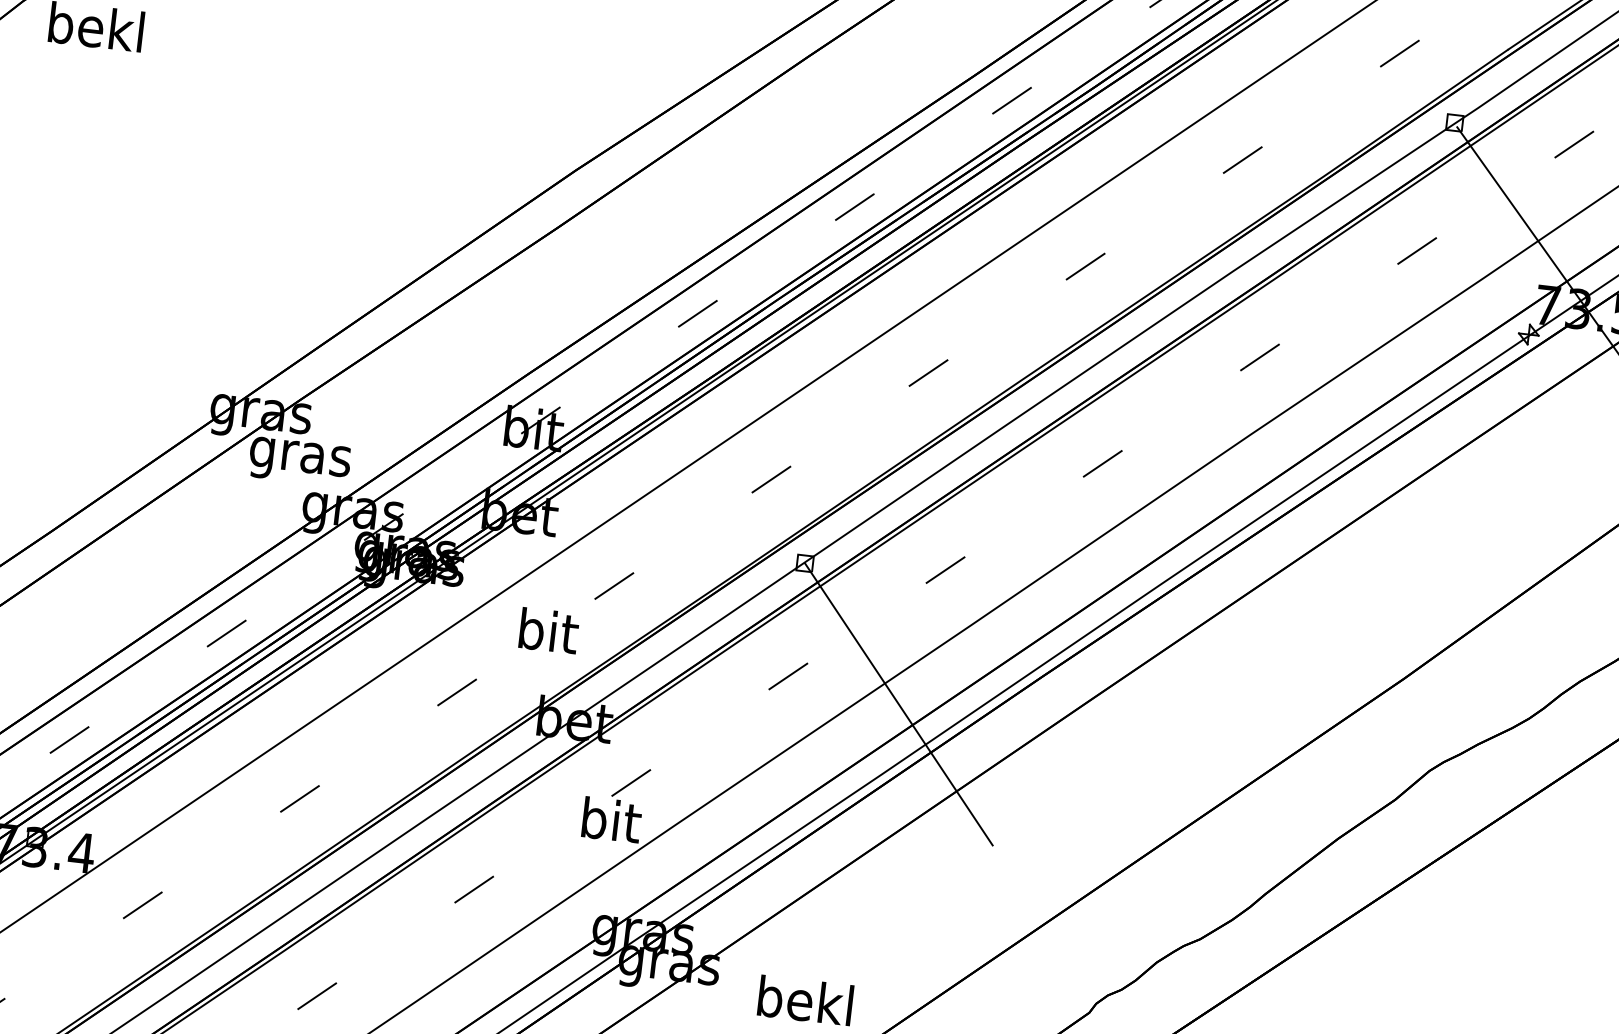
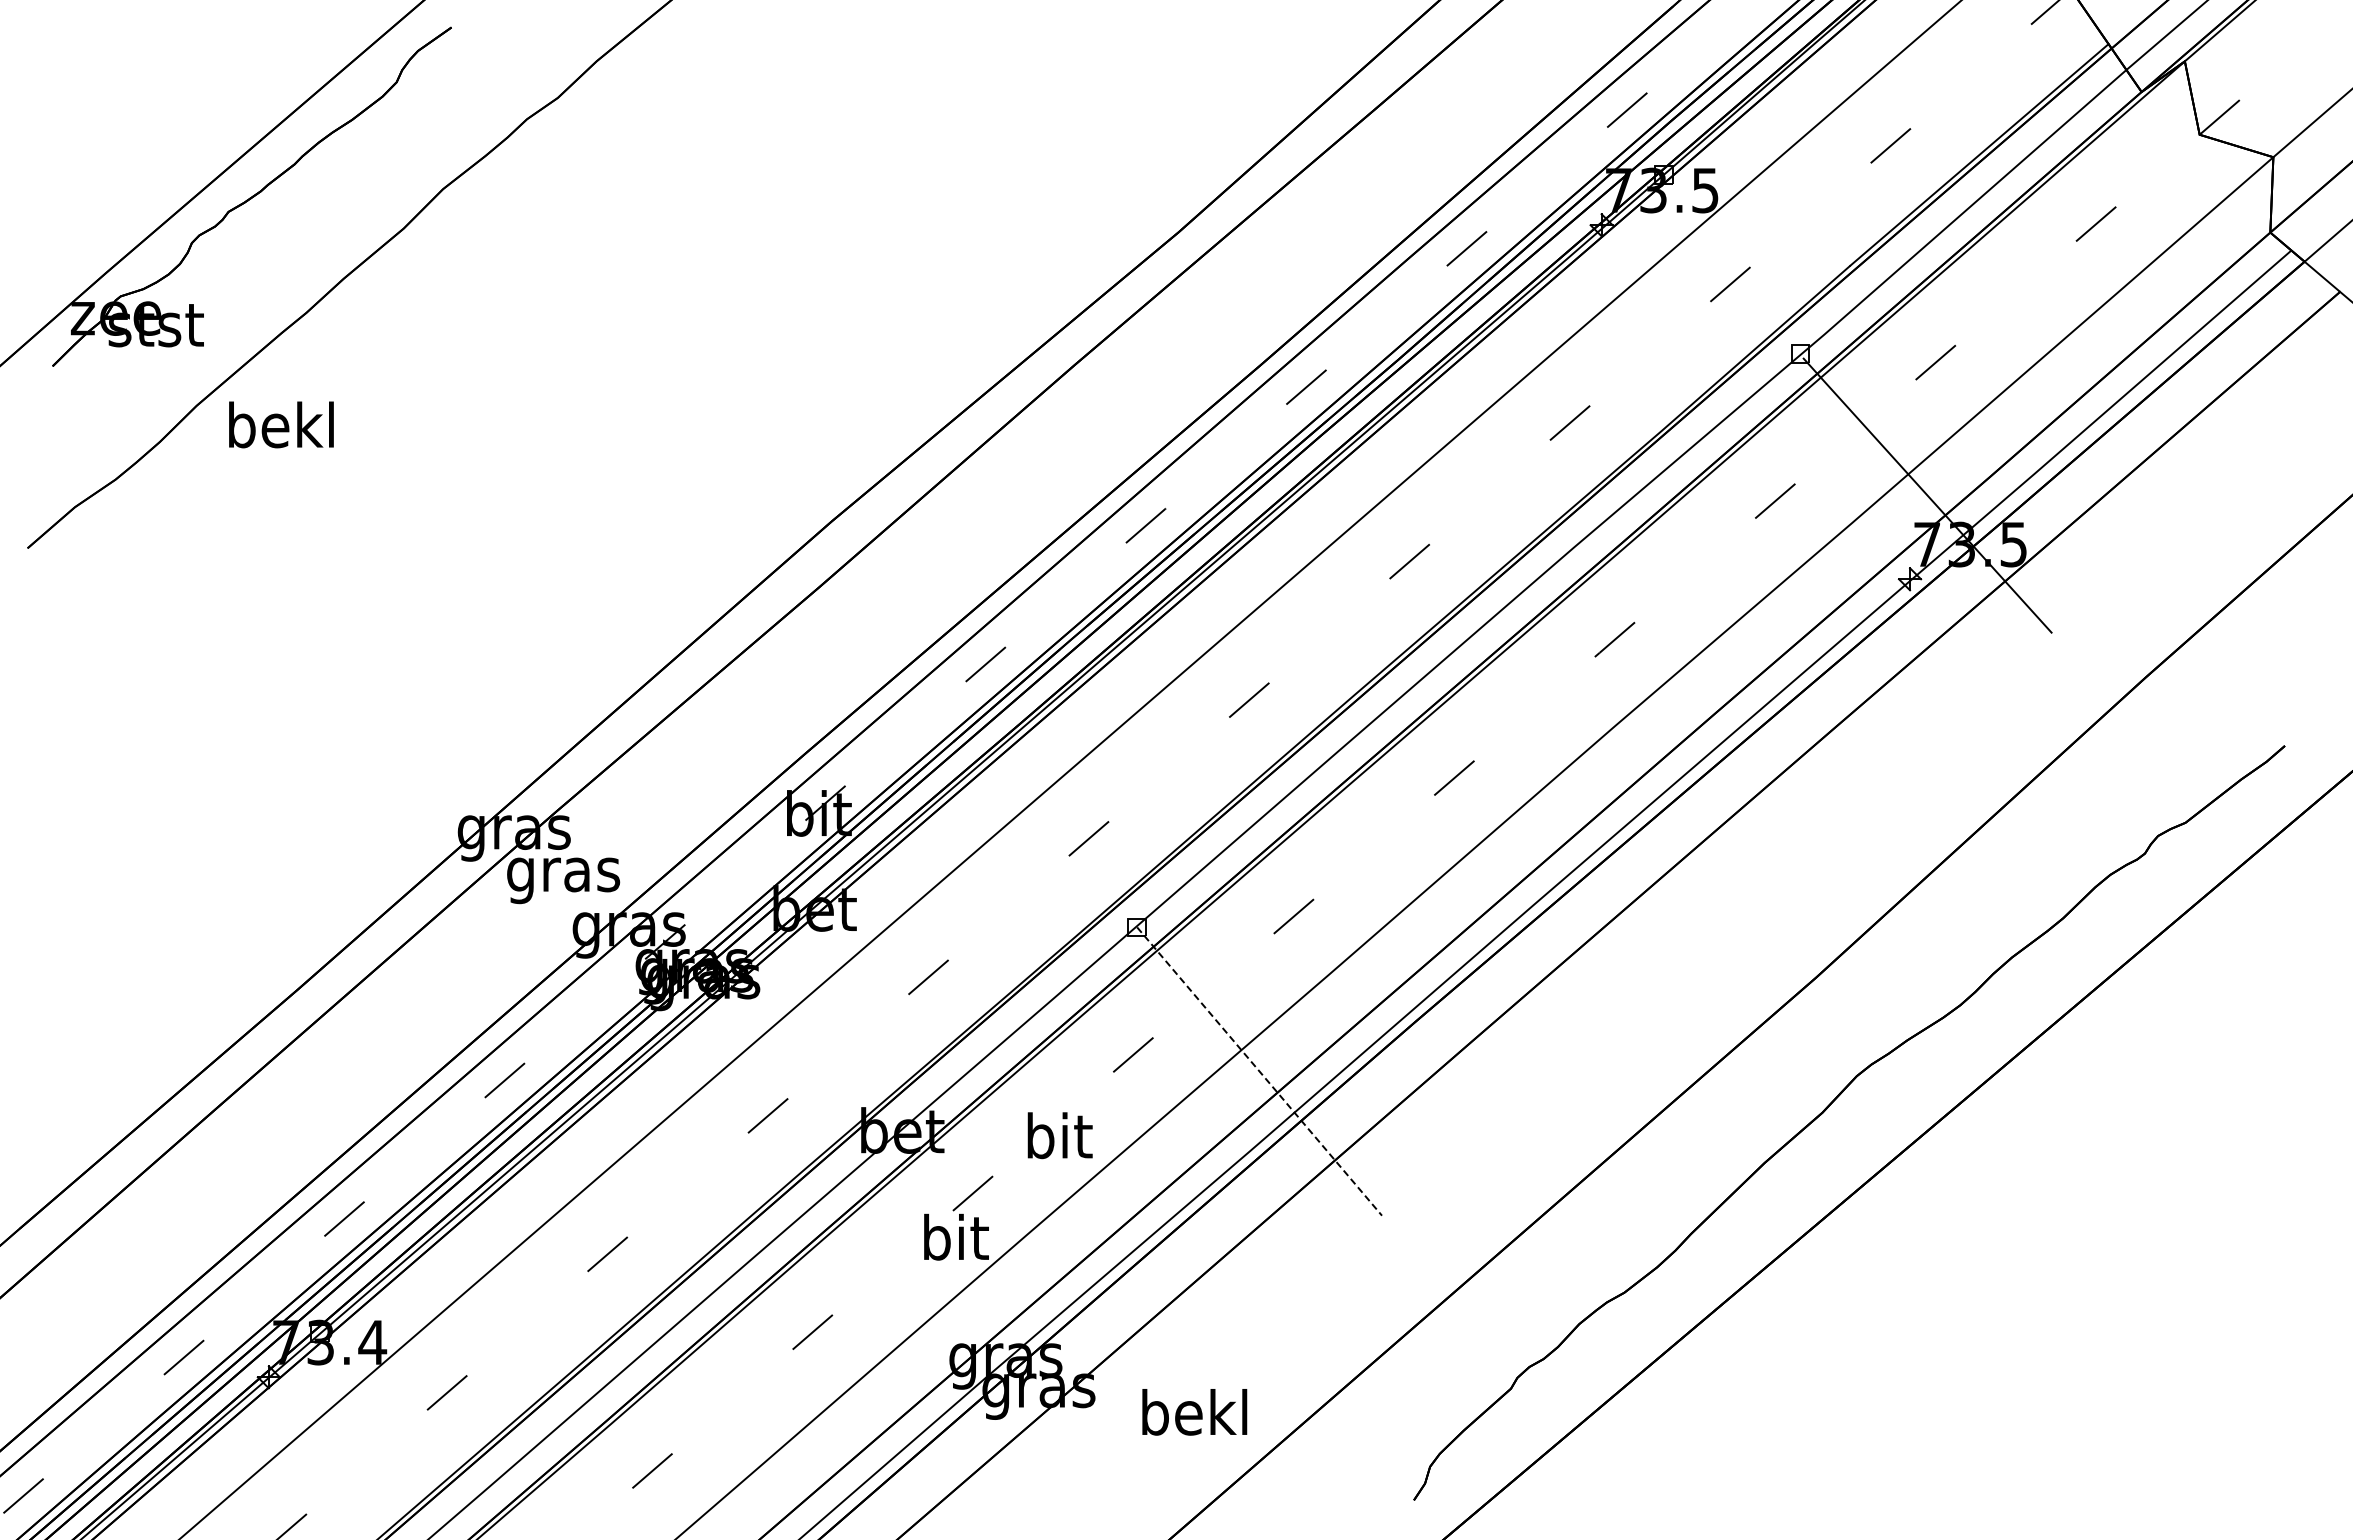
text: (548, 630) -> (1059, 1135), moved
line: (898, 704) -> (1259, 1071), solid -> dashed

